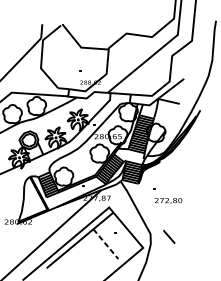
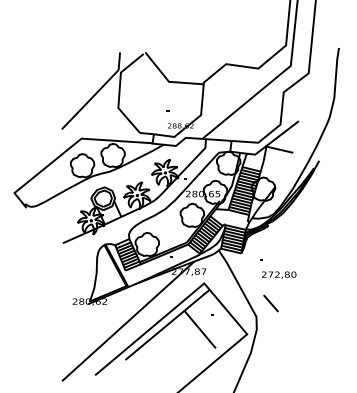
line: (168, 236) -> (270, 303), moved
line: (106, 244) -> (200, 329), dashed -> solid

